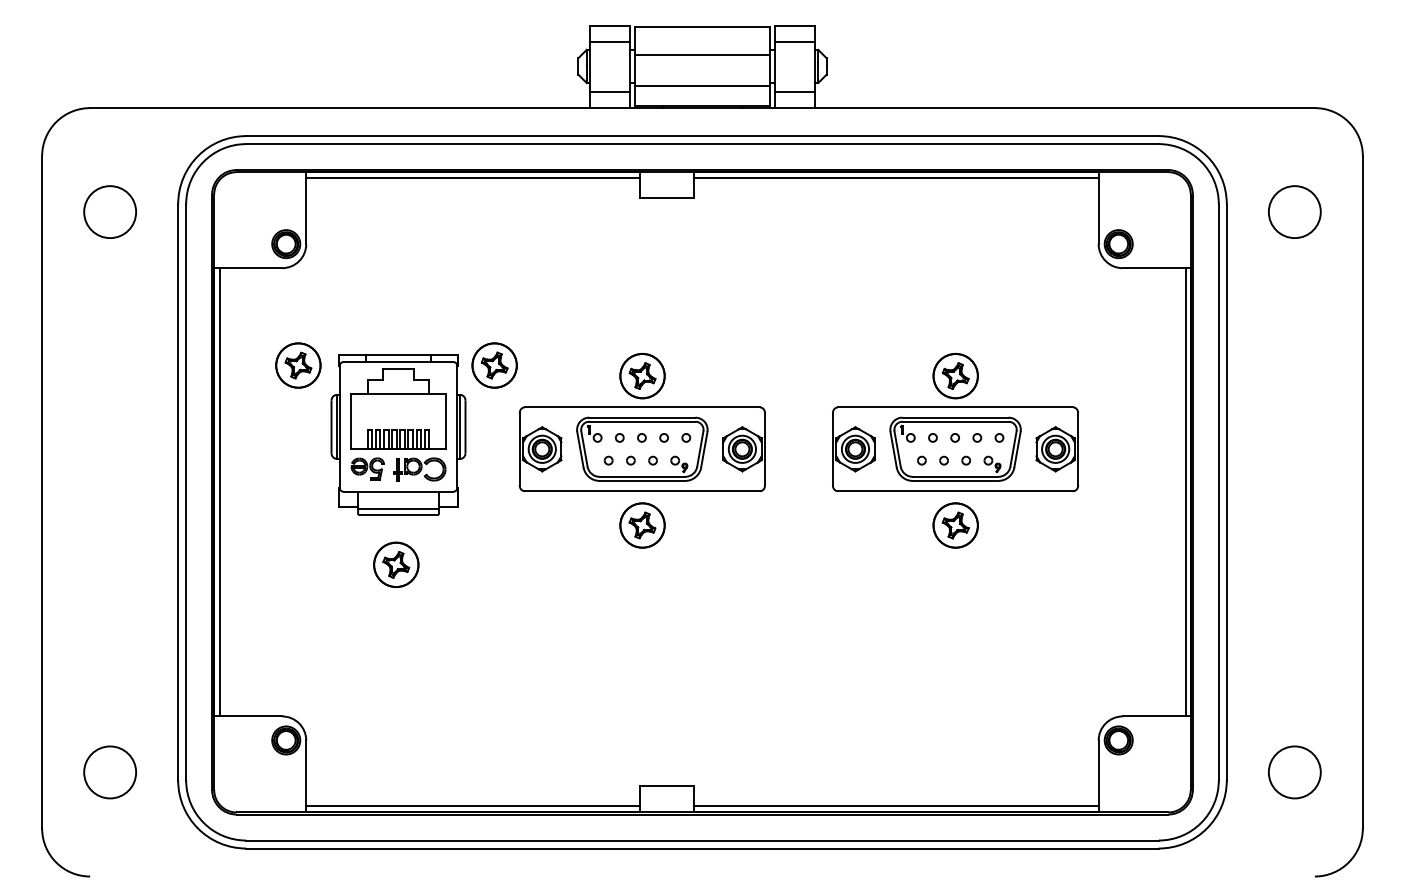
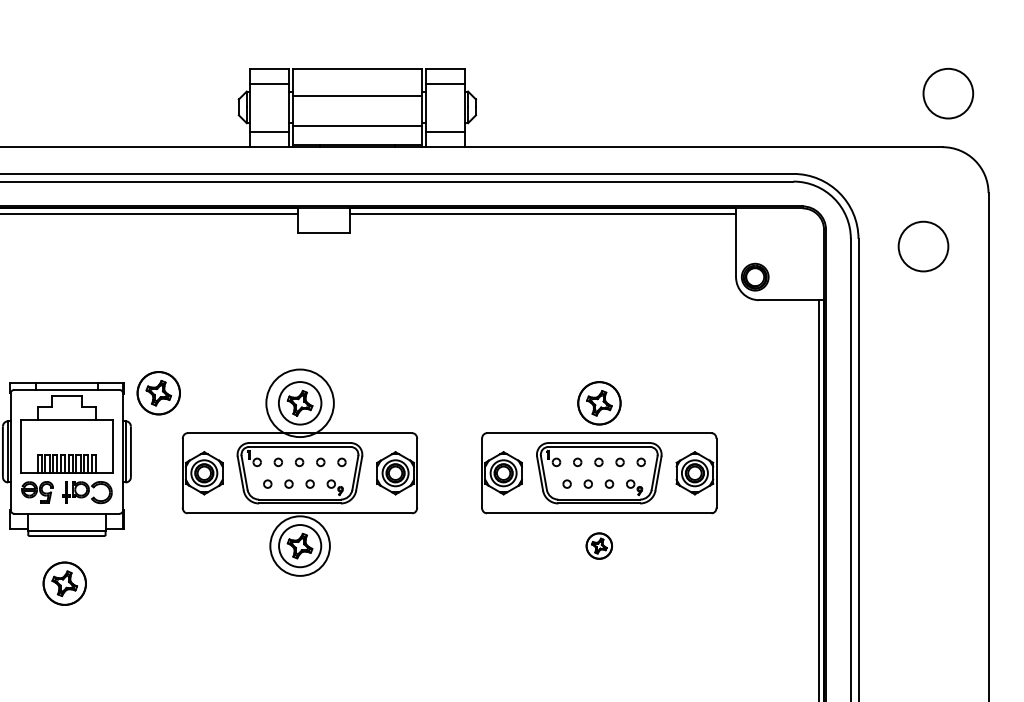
circle: (1320, 51) -> (948, 93), added
circle: (642, 376) -> (300, 403), size x1.6
circle: (642, 525) -> (300, 546), size x1.4
part: (955, 525) -> (599, 546), size x0.6

